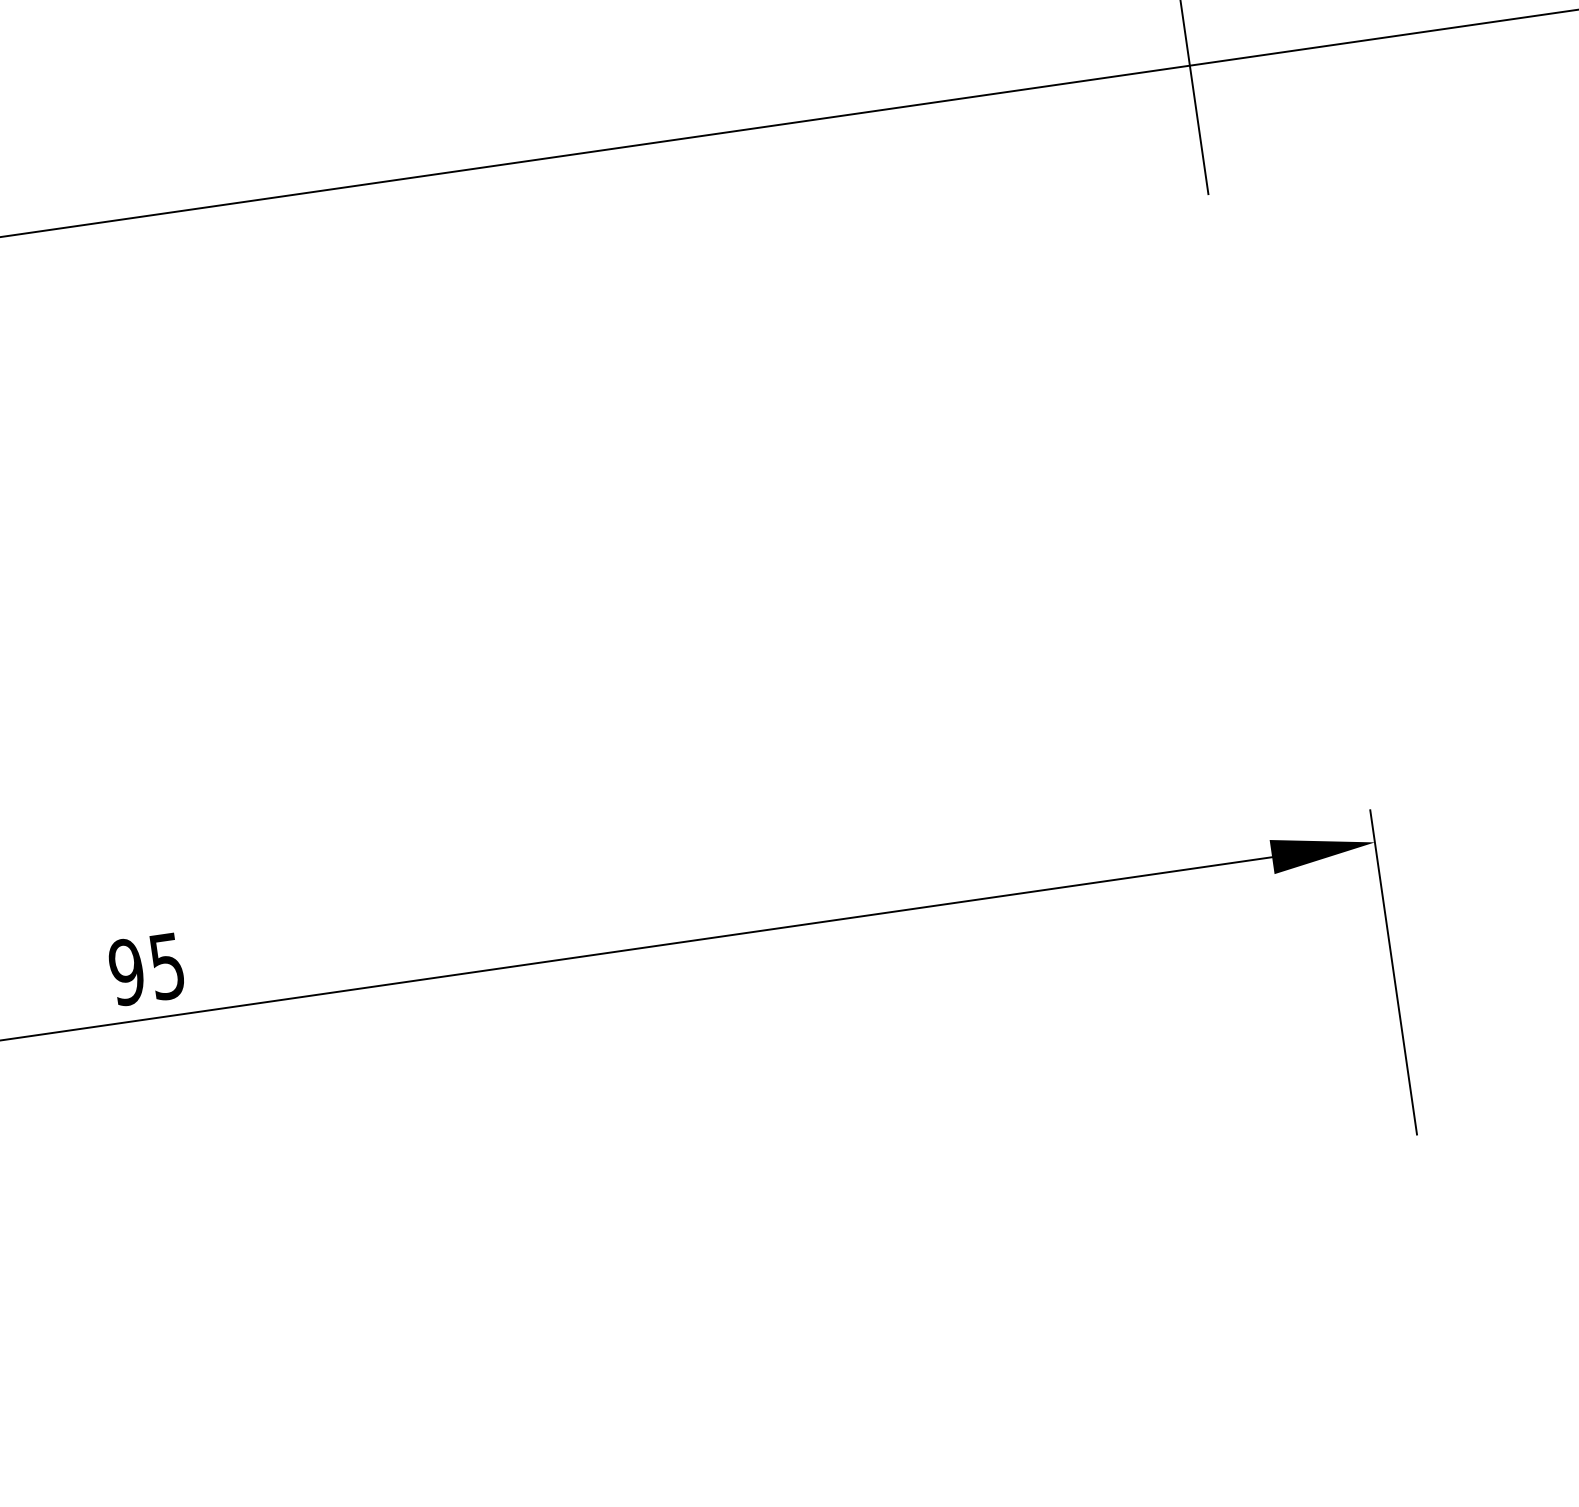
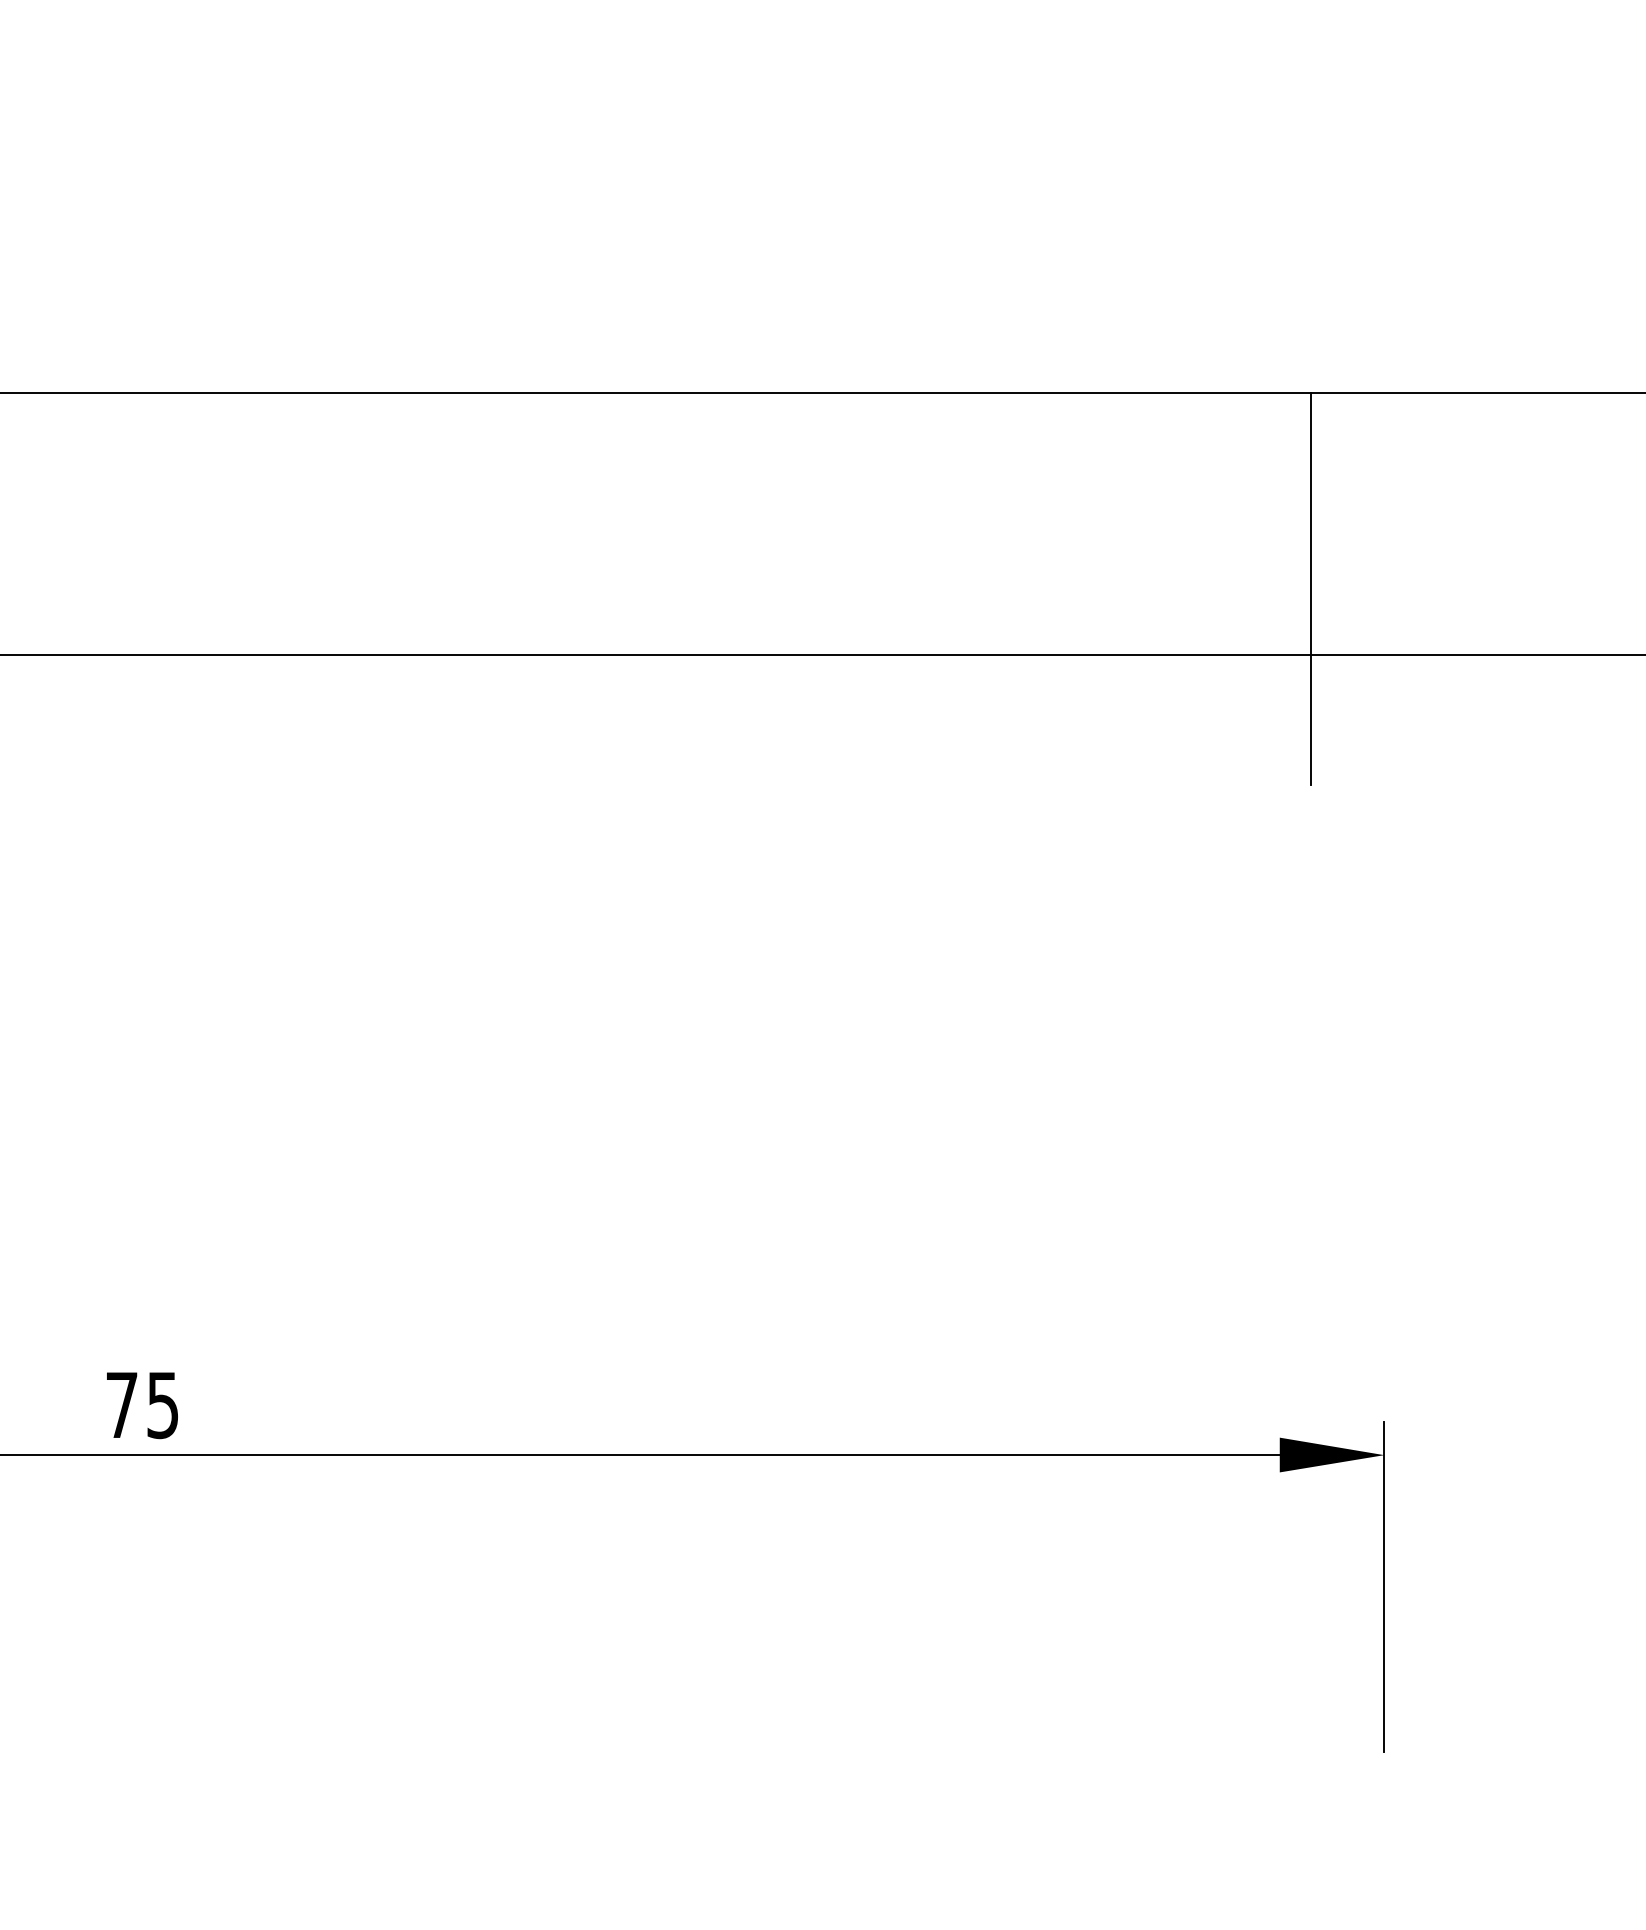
text: (126, 972) -> (121, 1405), 95 -> 75

